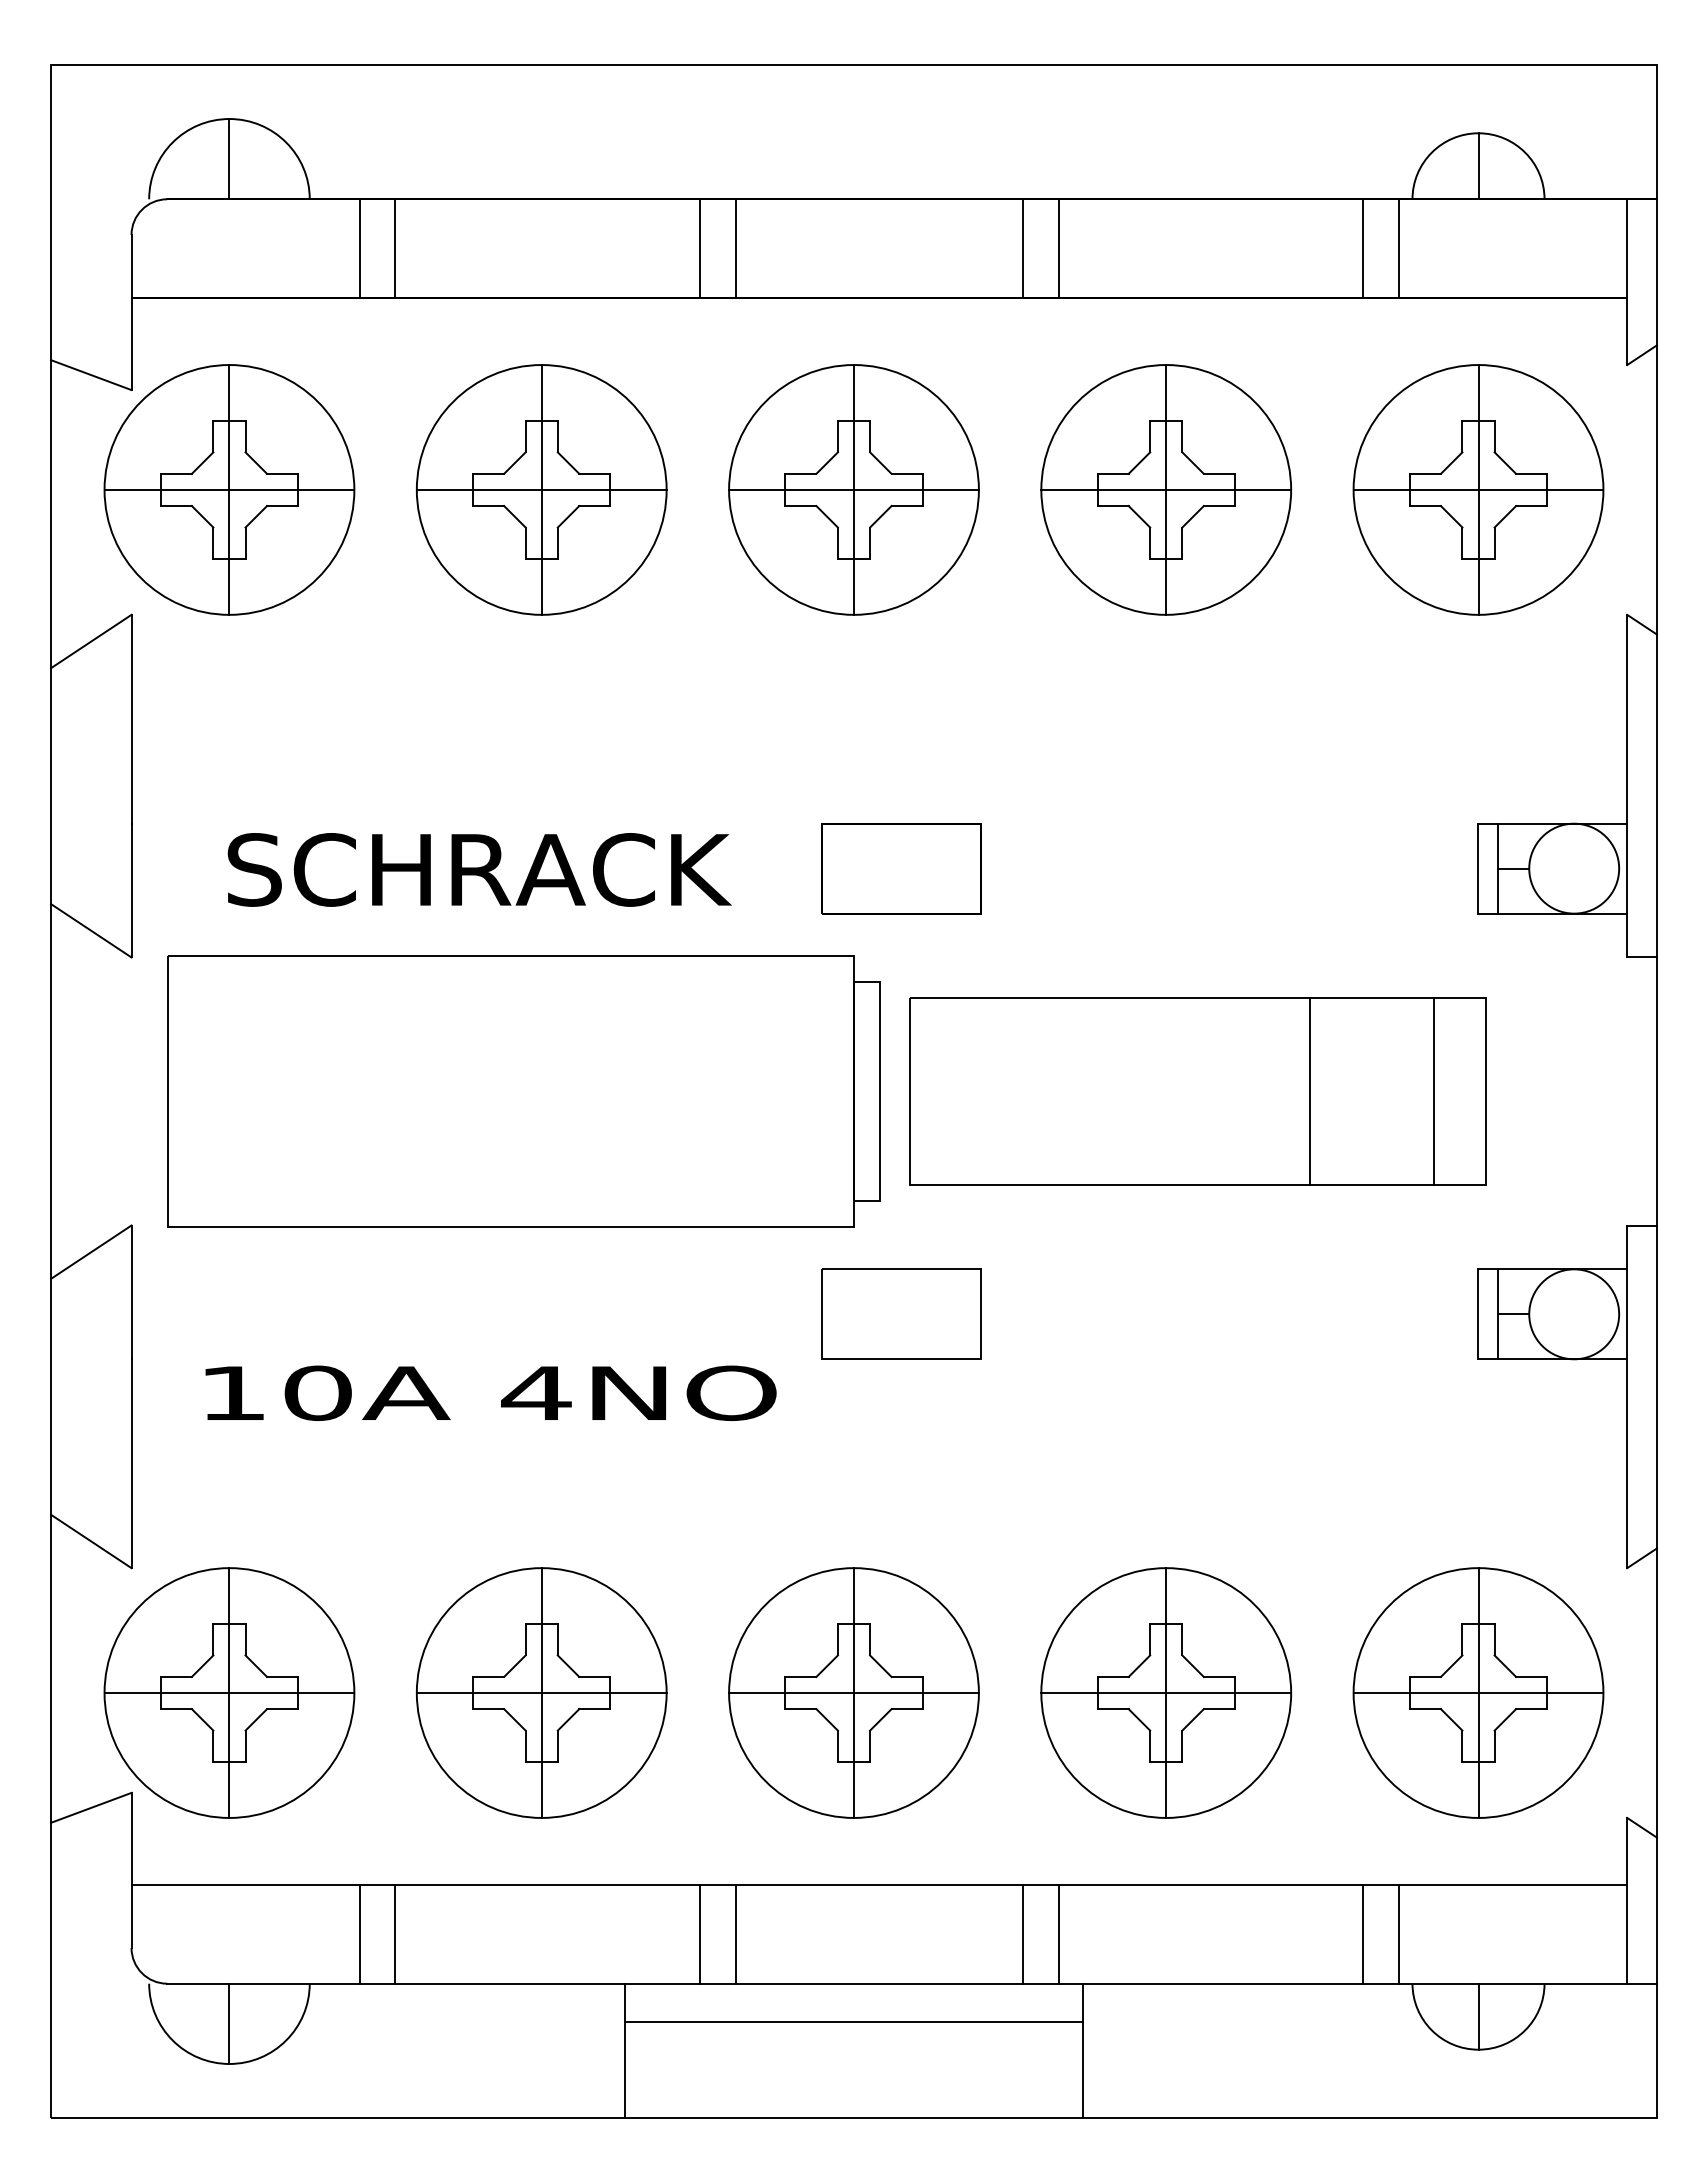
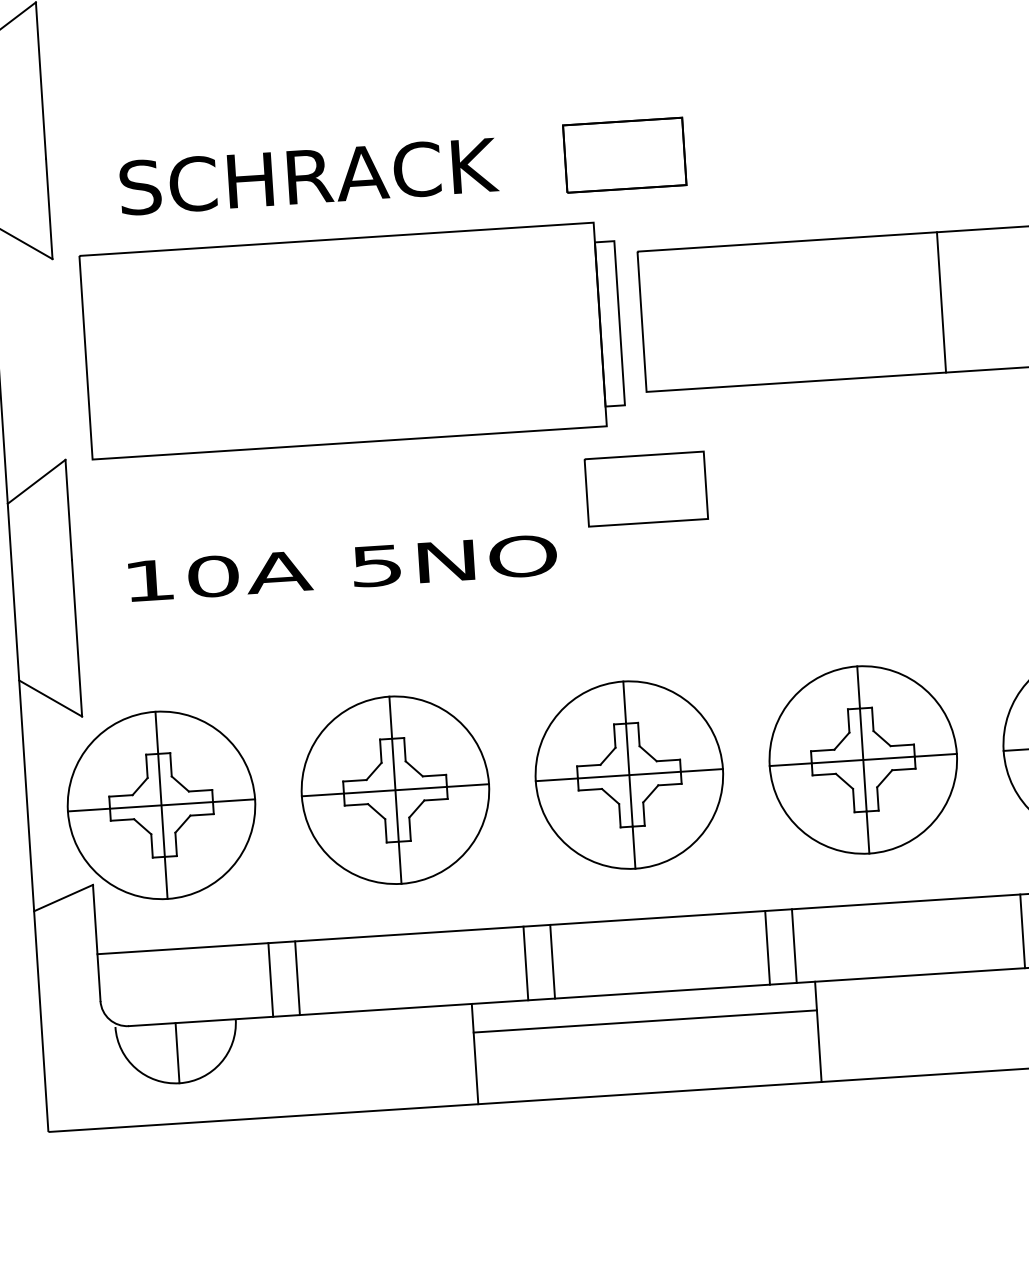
text: (536, 1393) -> (377, 566), 4NO -> 5NO

